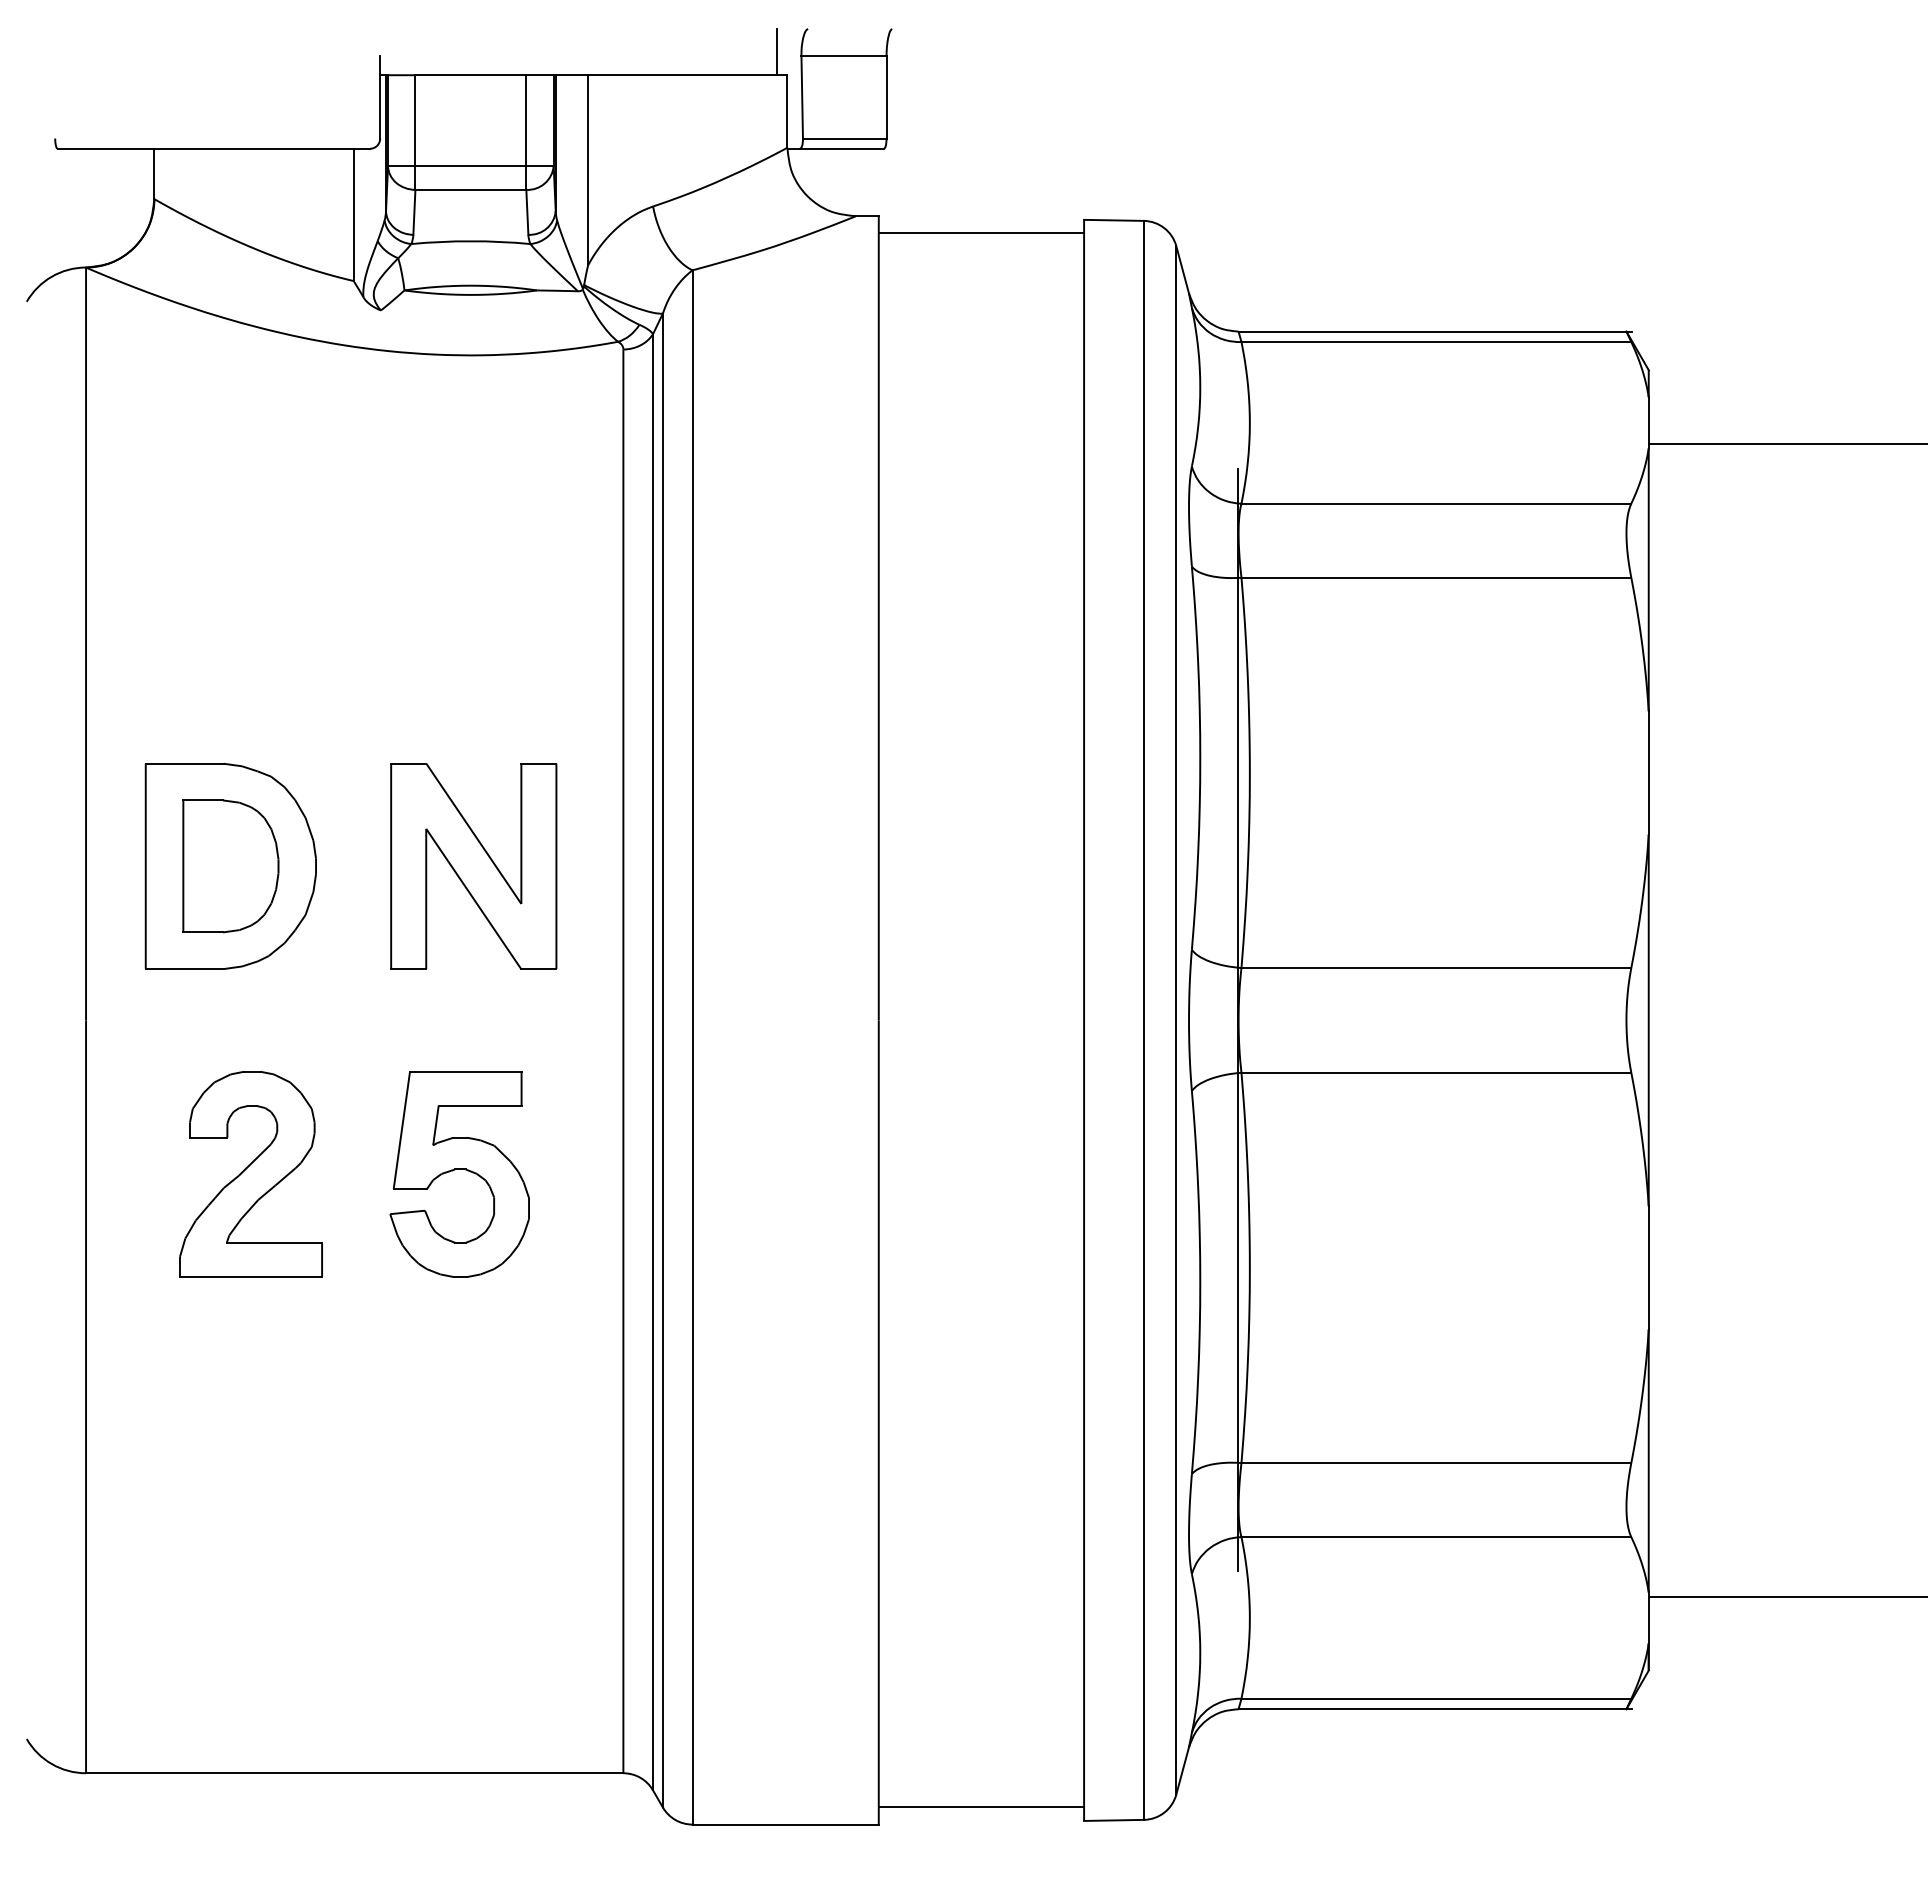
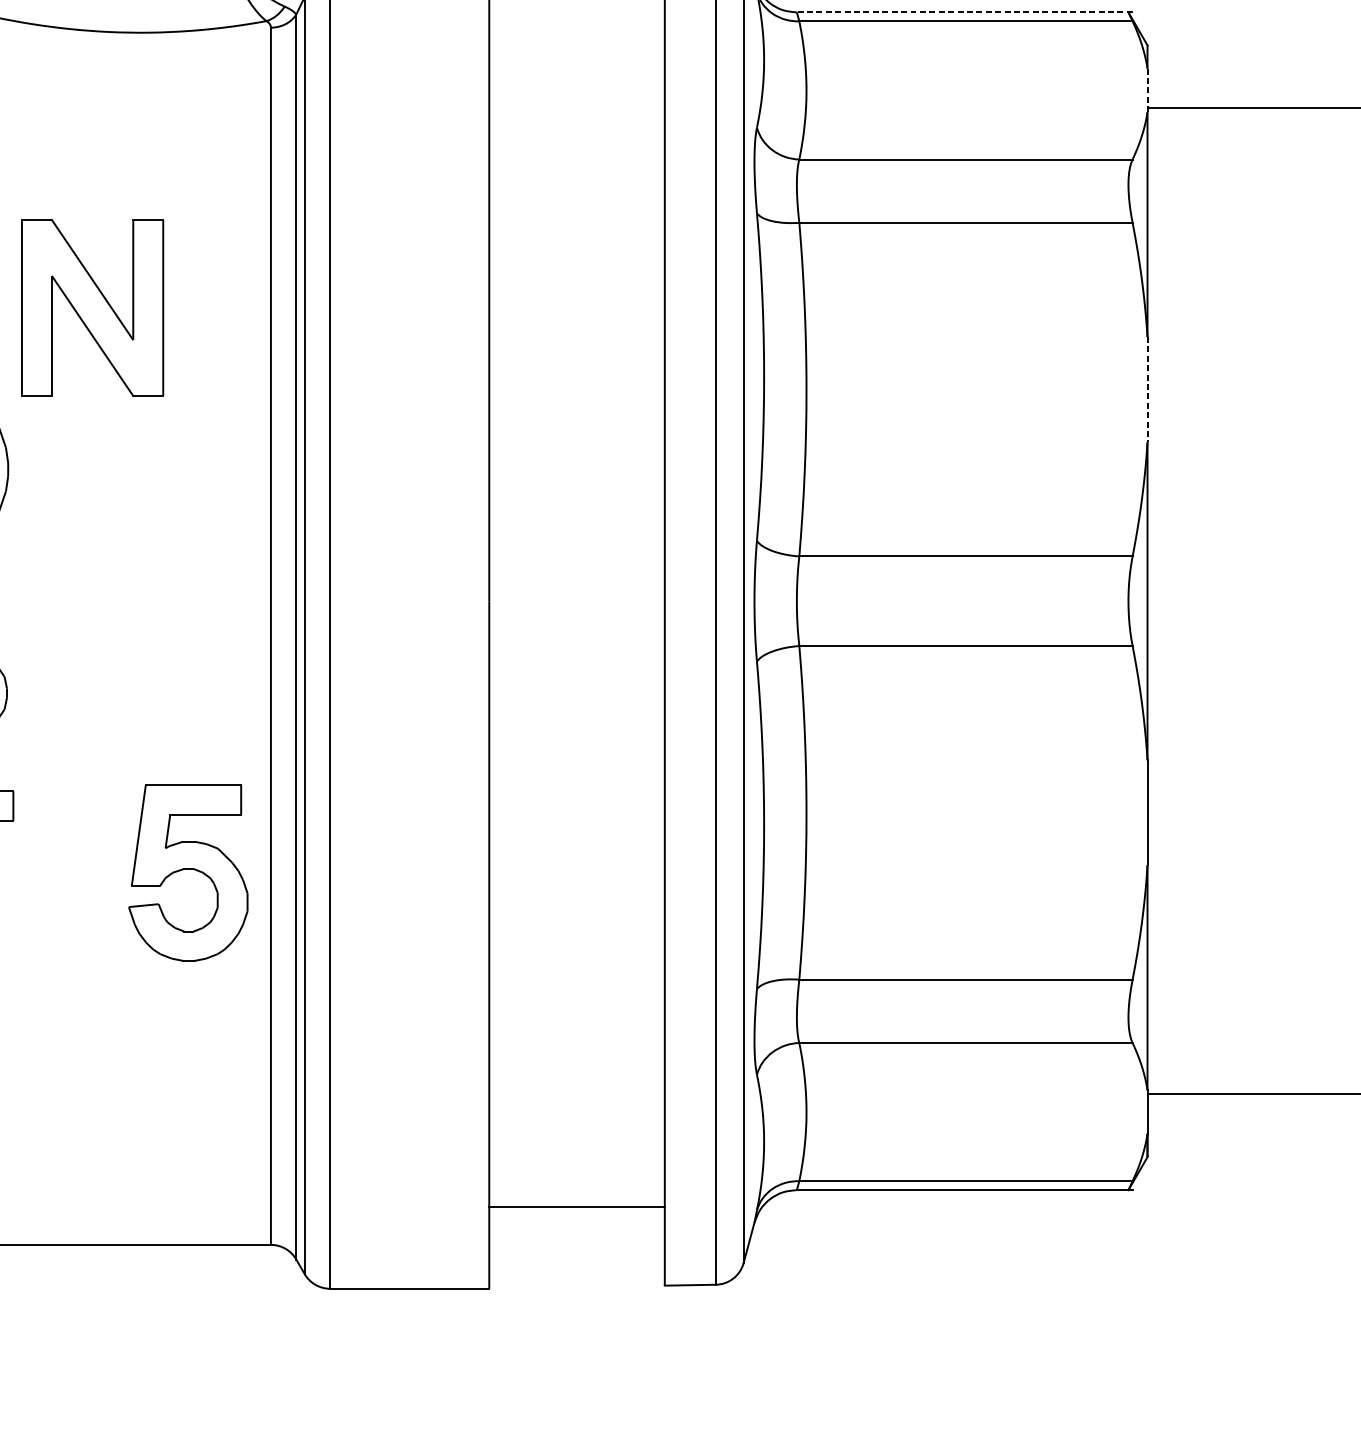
line: (1434, 331) -> (964, 12), solid -> dashed
line: (1648, 423) -> (1147, 90), solid -> dashed
line: (1648, 772) -> (1147, 389), solid -> dashed
part: (473, 866) -> (92, 308), moved
line: (1238, 1020) -> (796, 601), removed
part: (459, 1174) -> (188, 873), moved
line: (981, 1807) -> (577, 1206), moved

